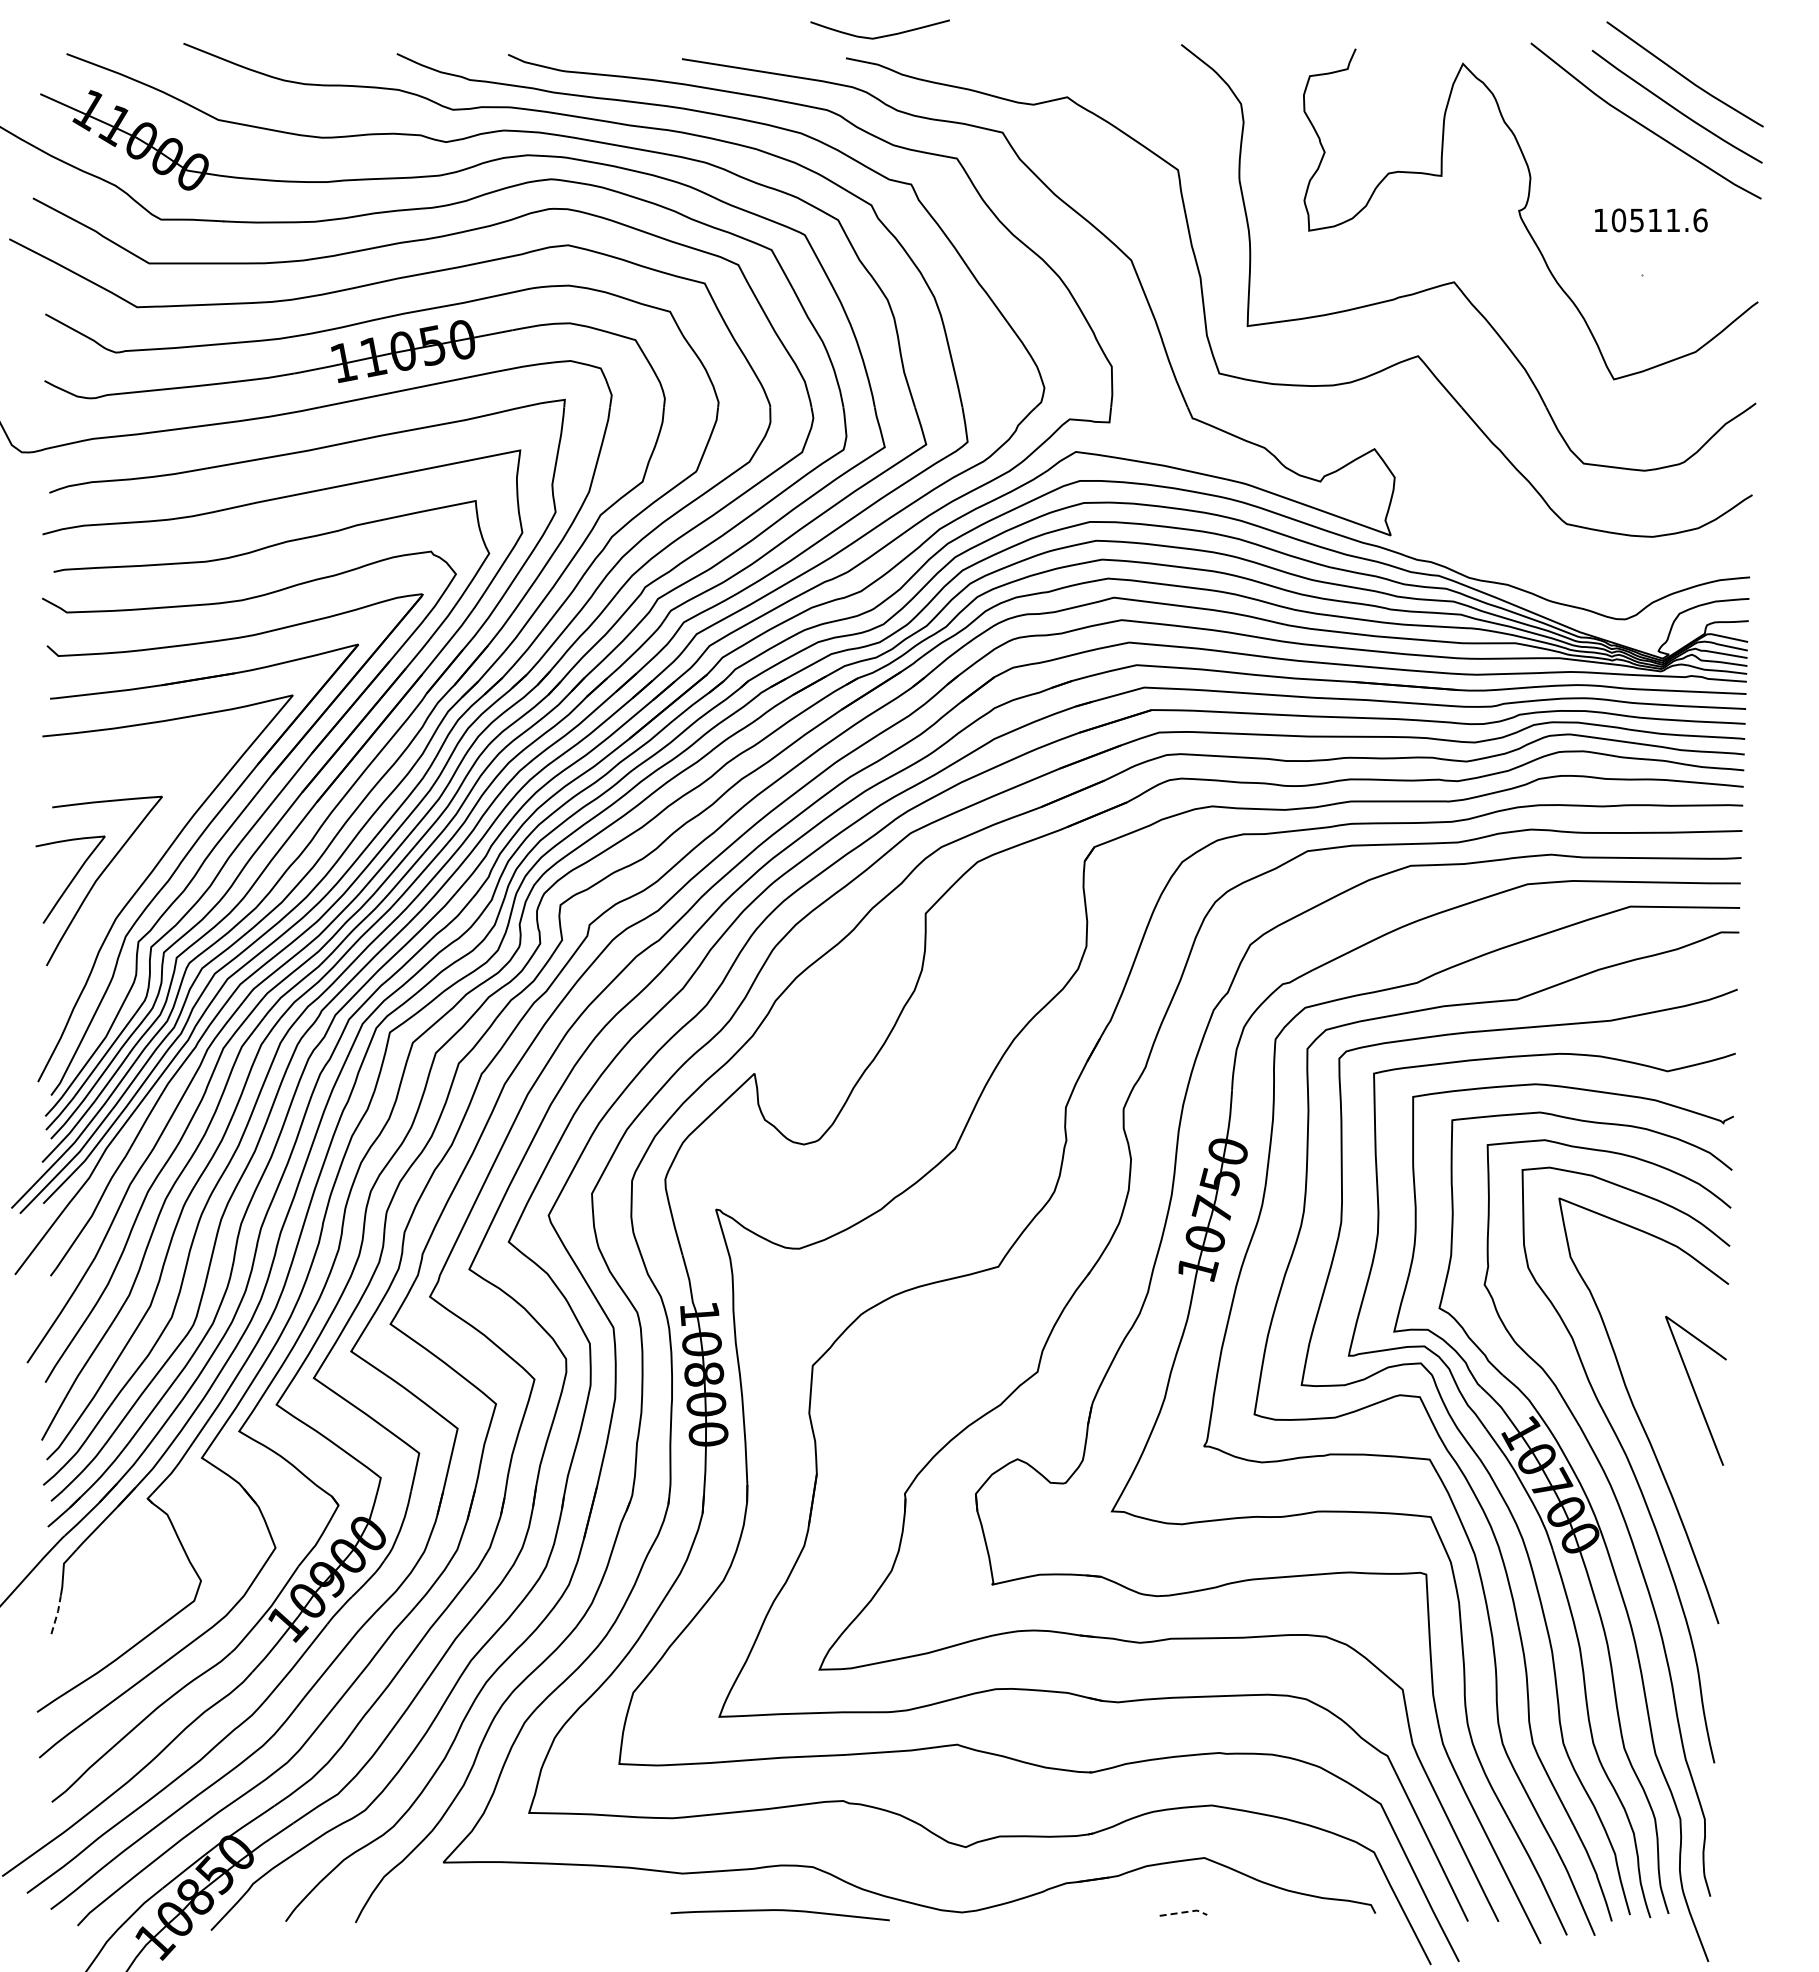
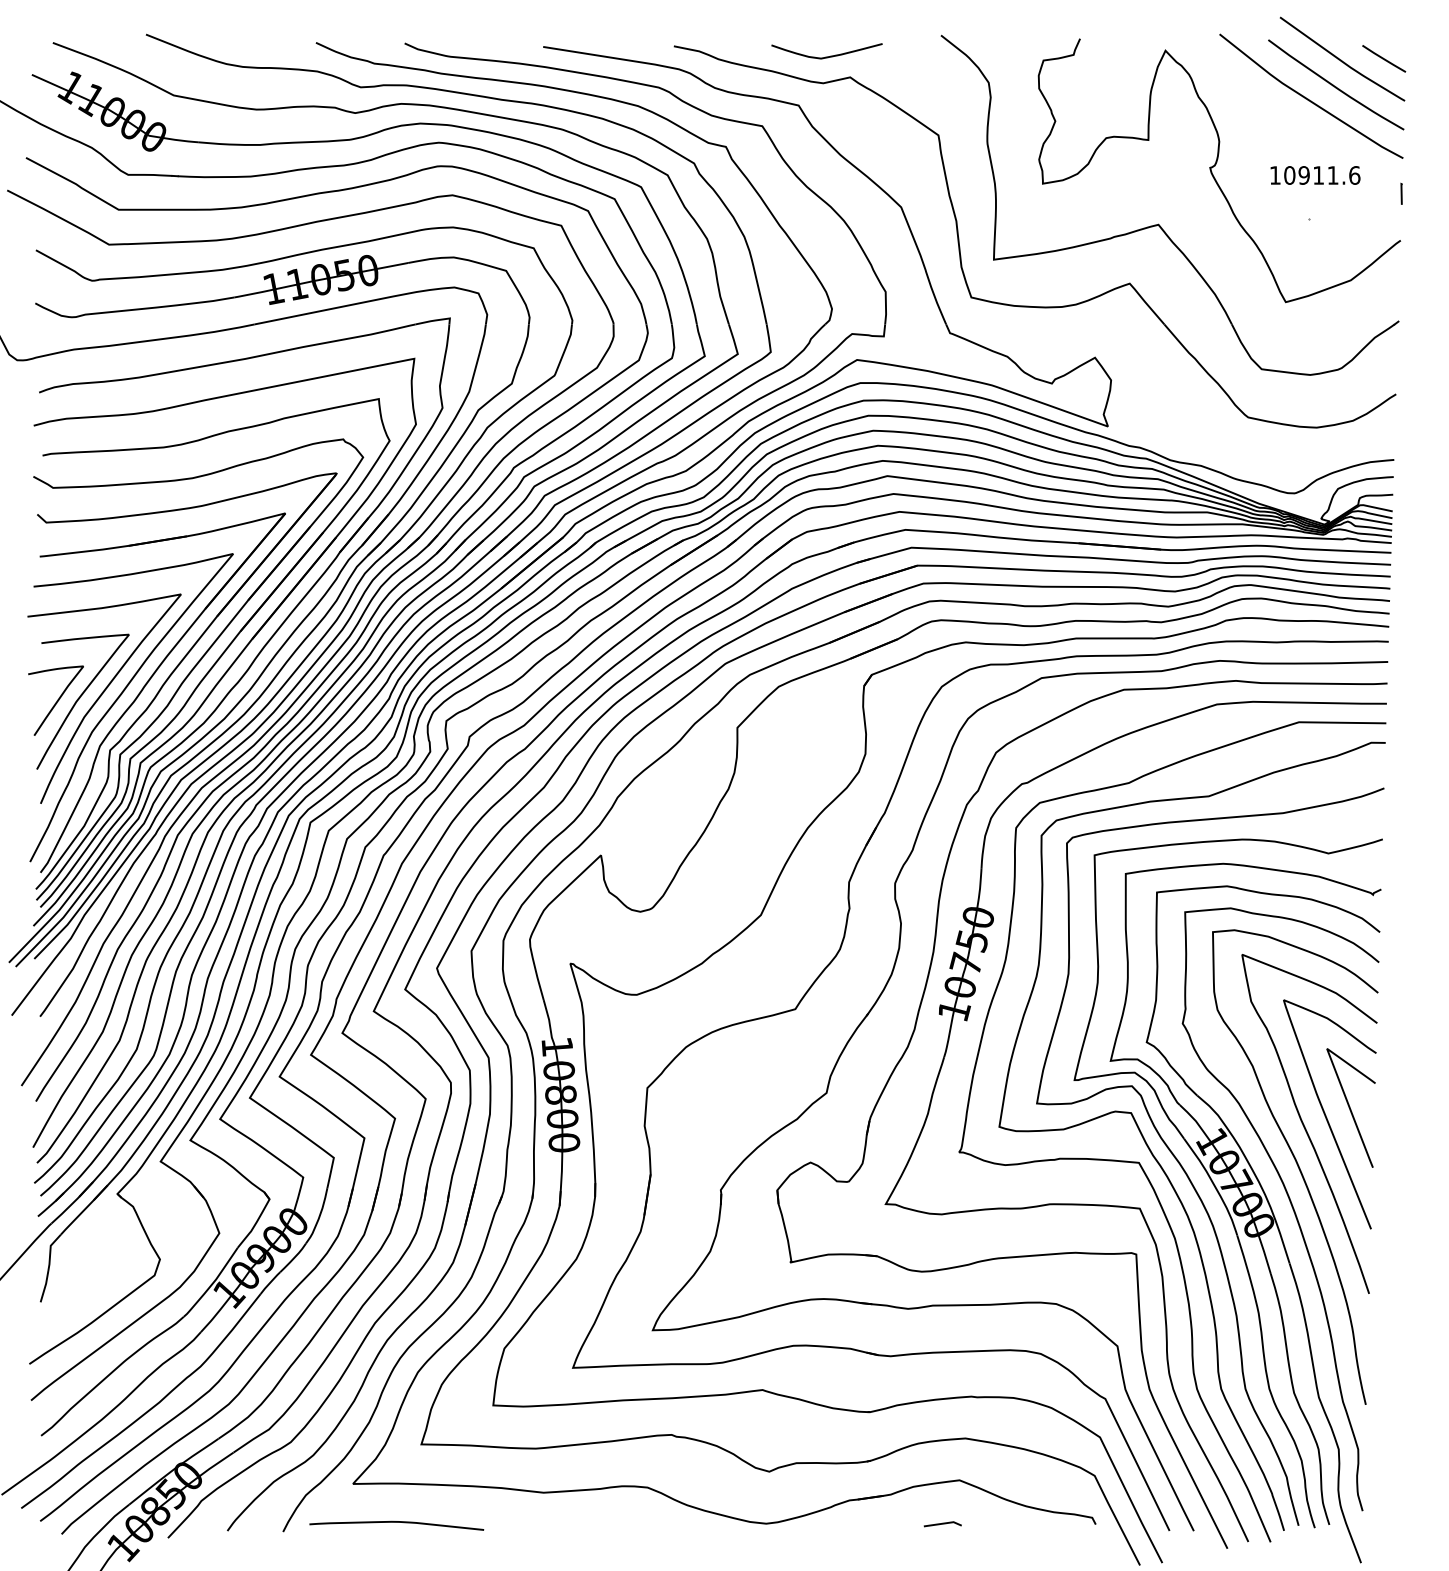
curve: (882, 35) -> (828, 56), moved
line: (1737, 73) -> (1384, 58), added
text: (1636, 220) -> (1303, 175), 10511.6 -> 10911.6
line: (1759, 243) -> (1401, 193), added
curve: (126, 875) -> (100, 697), added
curve: (1664, 1399) -> (1326, 1114), added
line: (57, 1614) -> (45, 1286), dashed -> solid
curve: (779, 1911) -> (396, 1522), moved
line: (1185, 1912) -> (944, 1523), dashed -> solid

